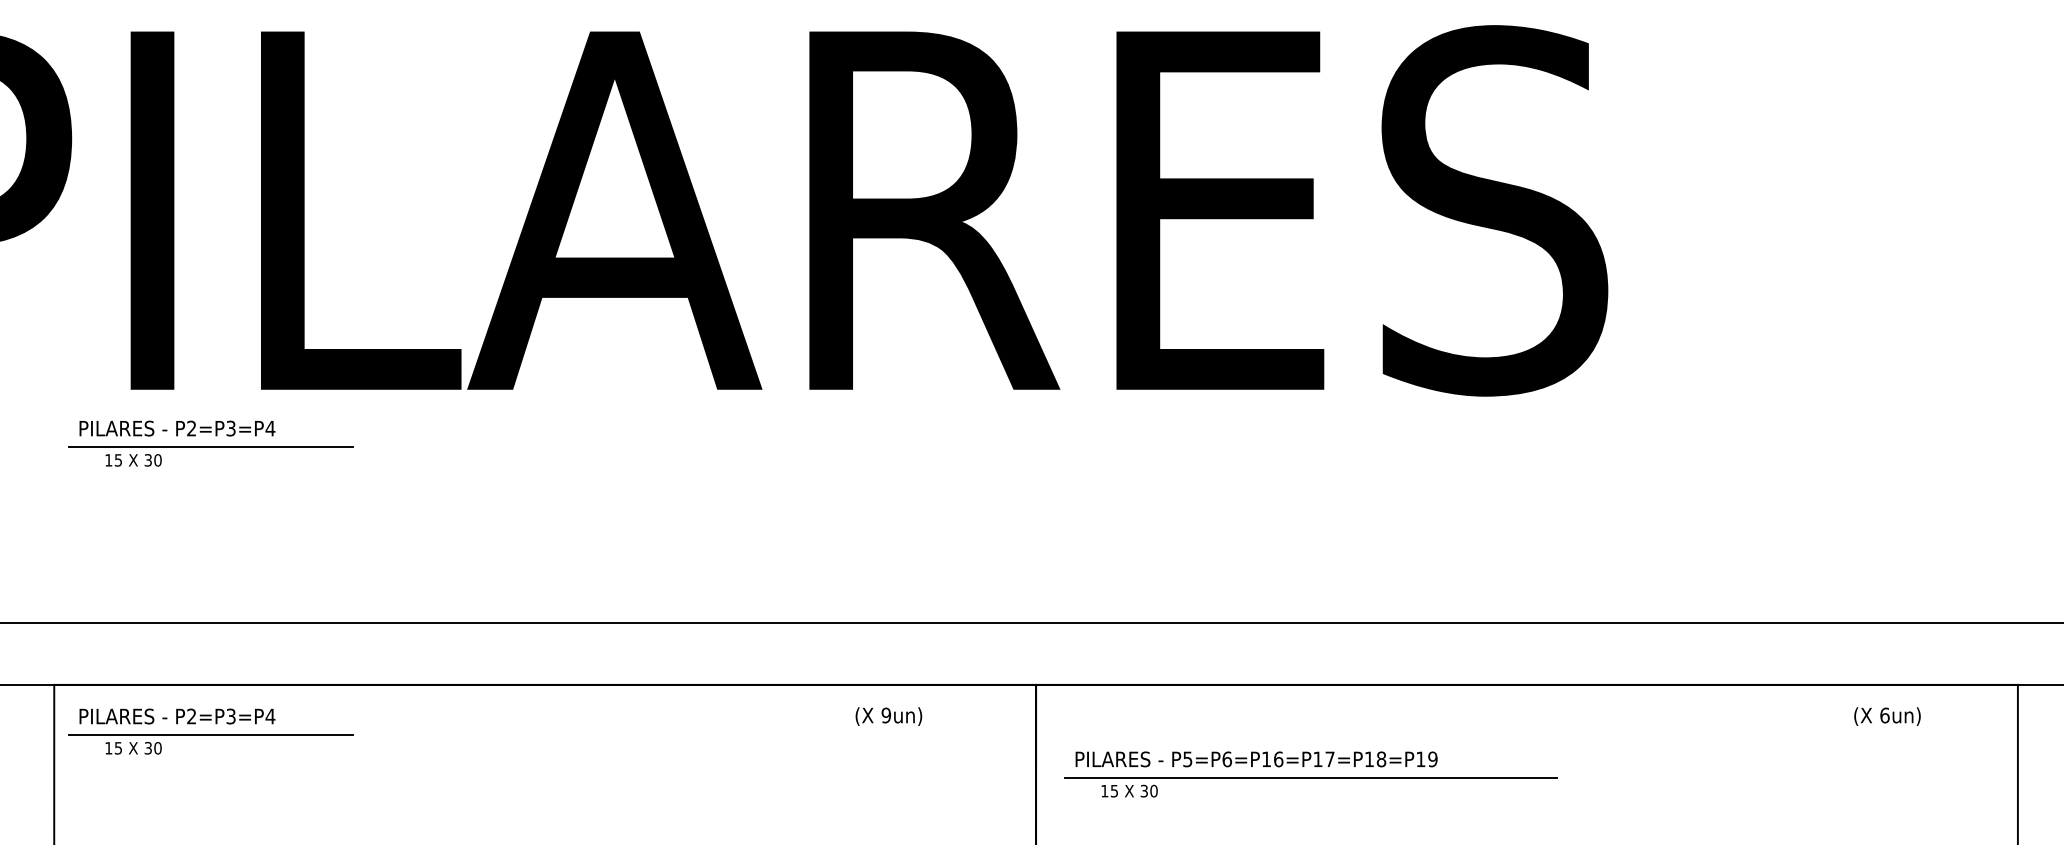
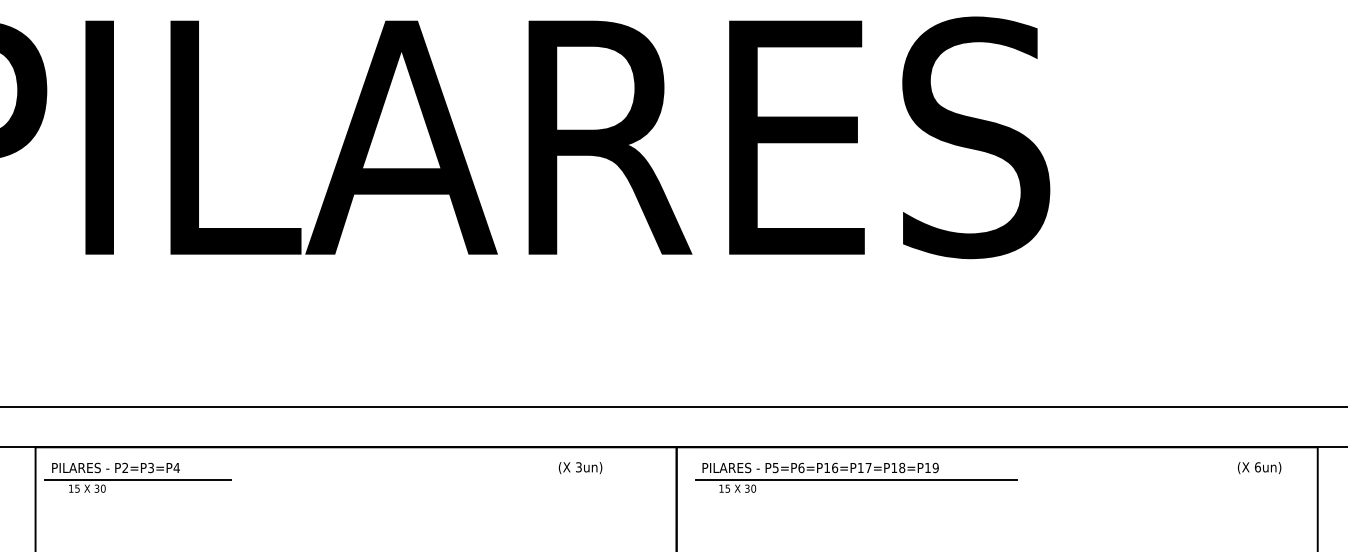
part: (210, 443) -> (137, 289), removed
text: (885, 715) -> (578, 467), 9un) -> 3un)
text: (1887, 715) -> (1259, 467), moved
part: (1311, 773) -> (856, 477), moved

